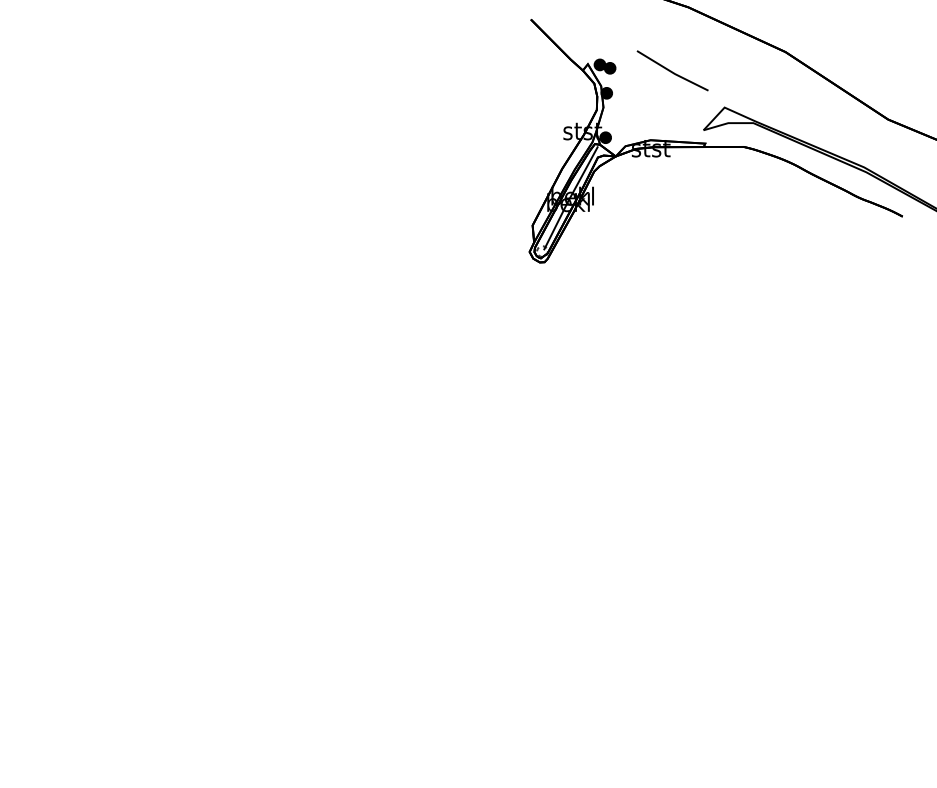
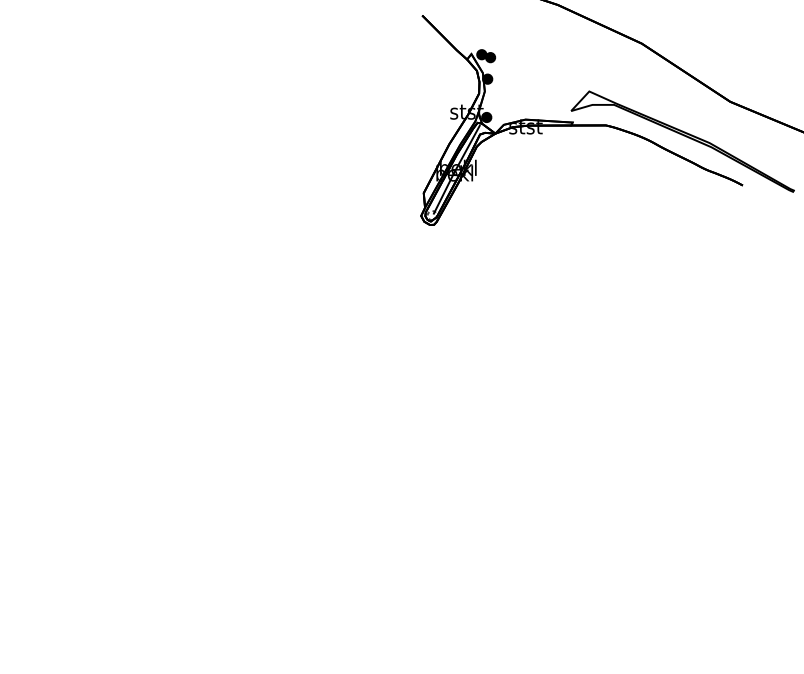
line: (671, 70) -> (543, 59), removed

